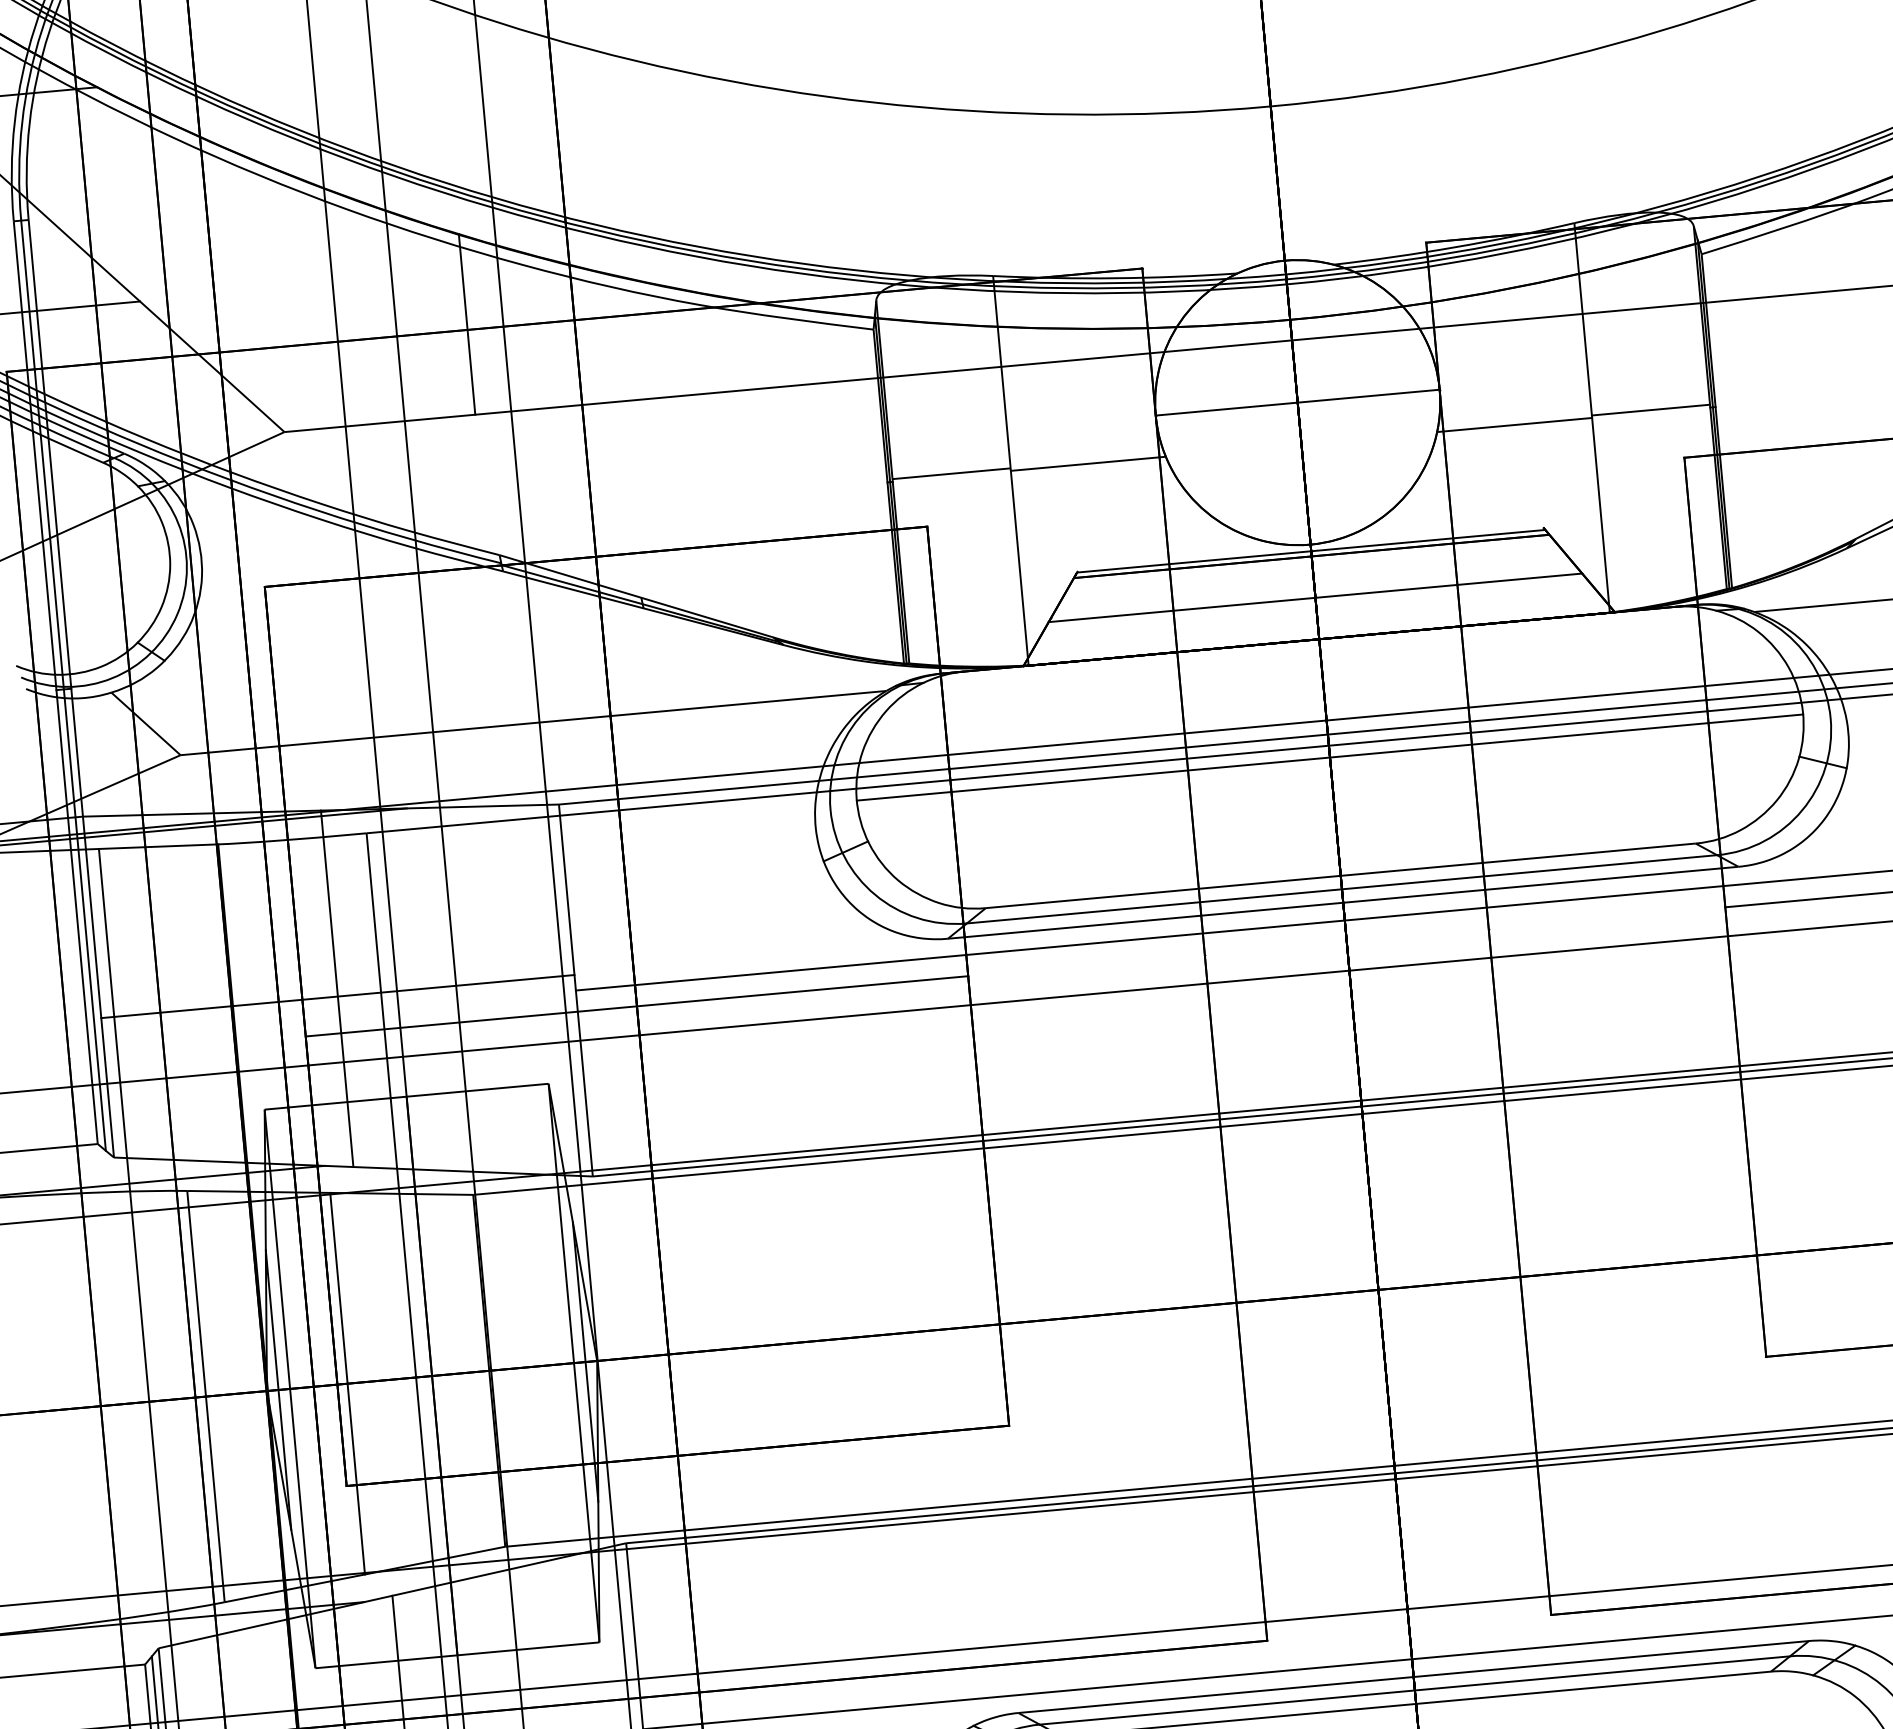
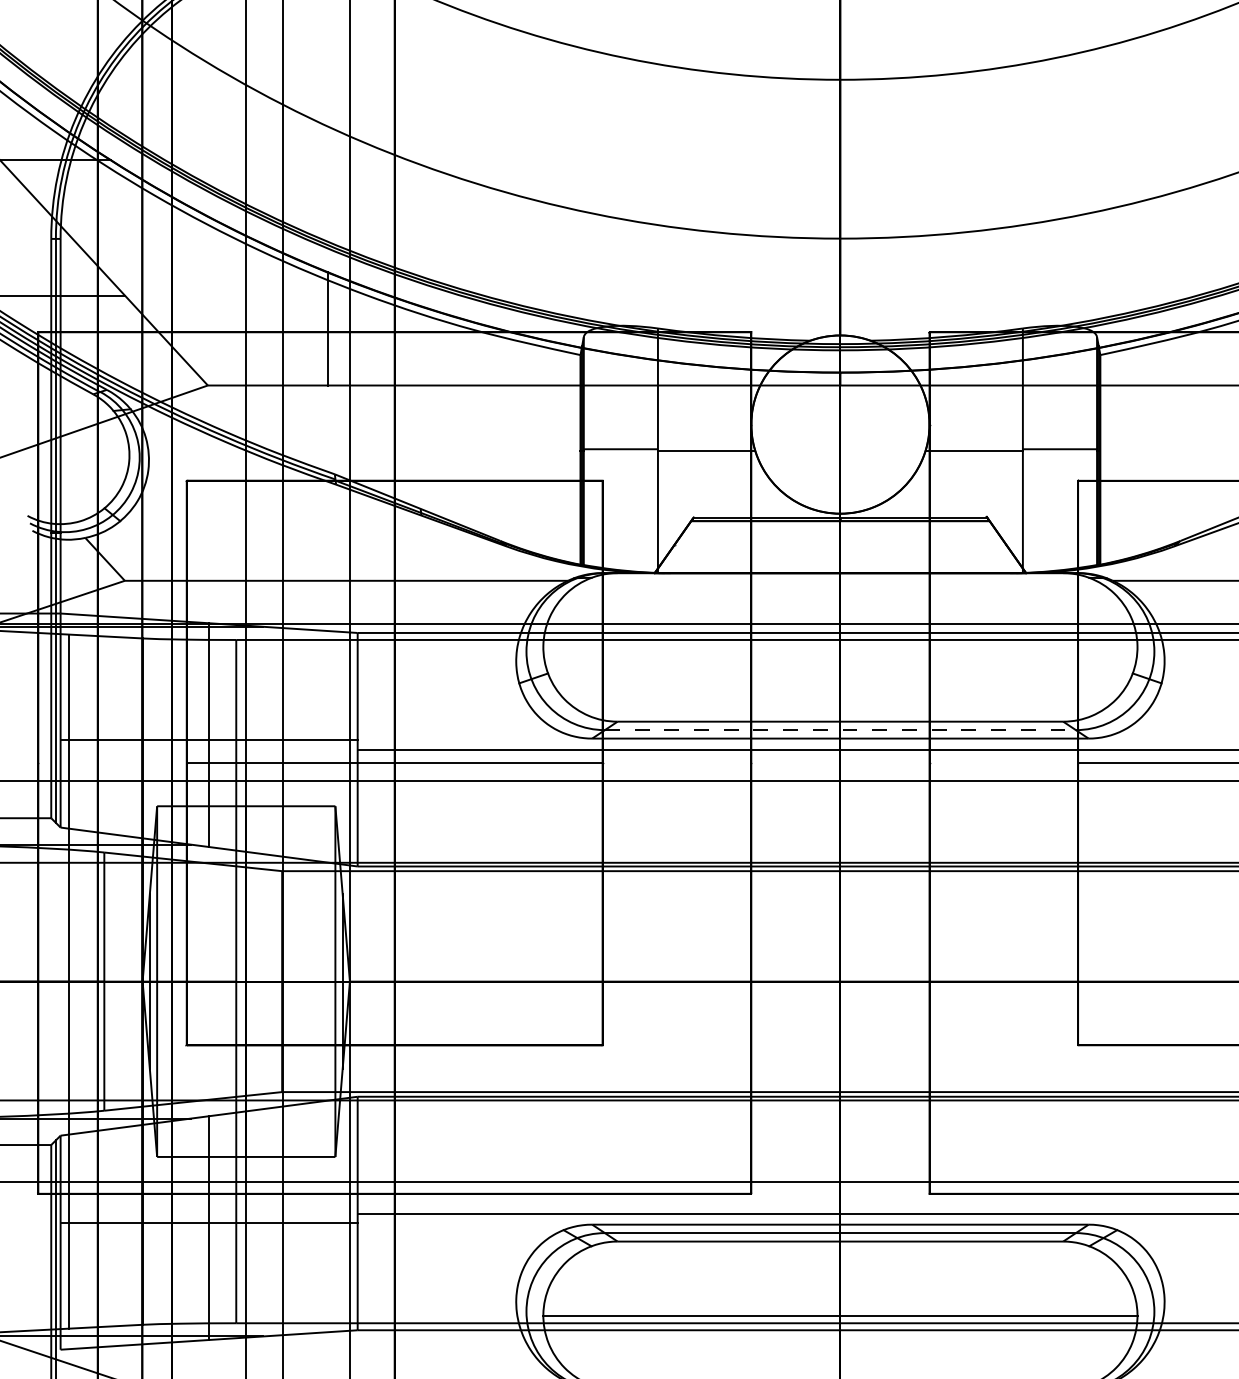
line: (1297, 402) -> (840, 424), removed
line: (1314, 598) -> (839, 547), removed
line: (1330, 757) -> (840, 647), removed
line: (1342, 889) -> (840, 730), solid -> dashed
line: (347, 1383) -> (193, 981), removed

